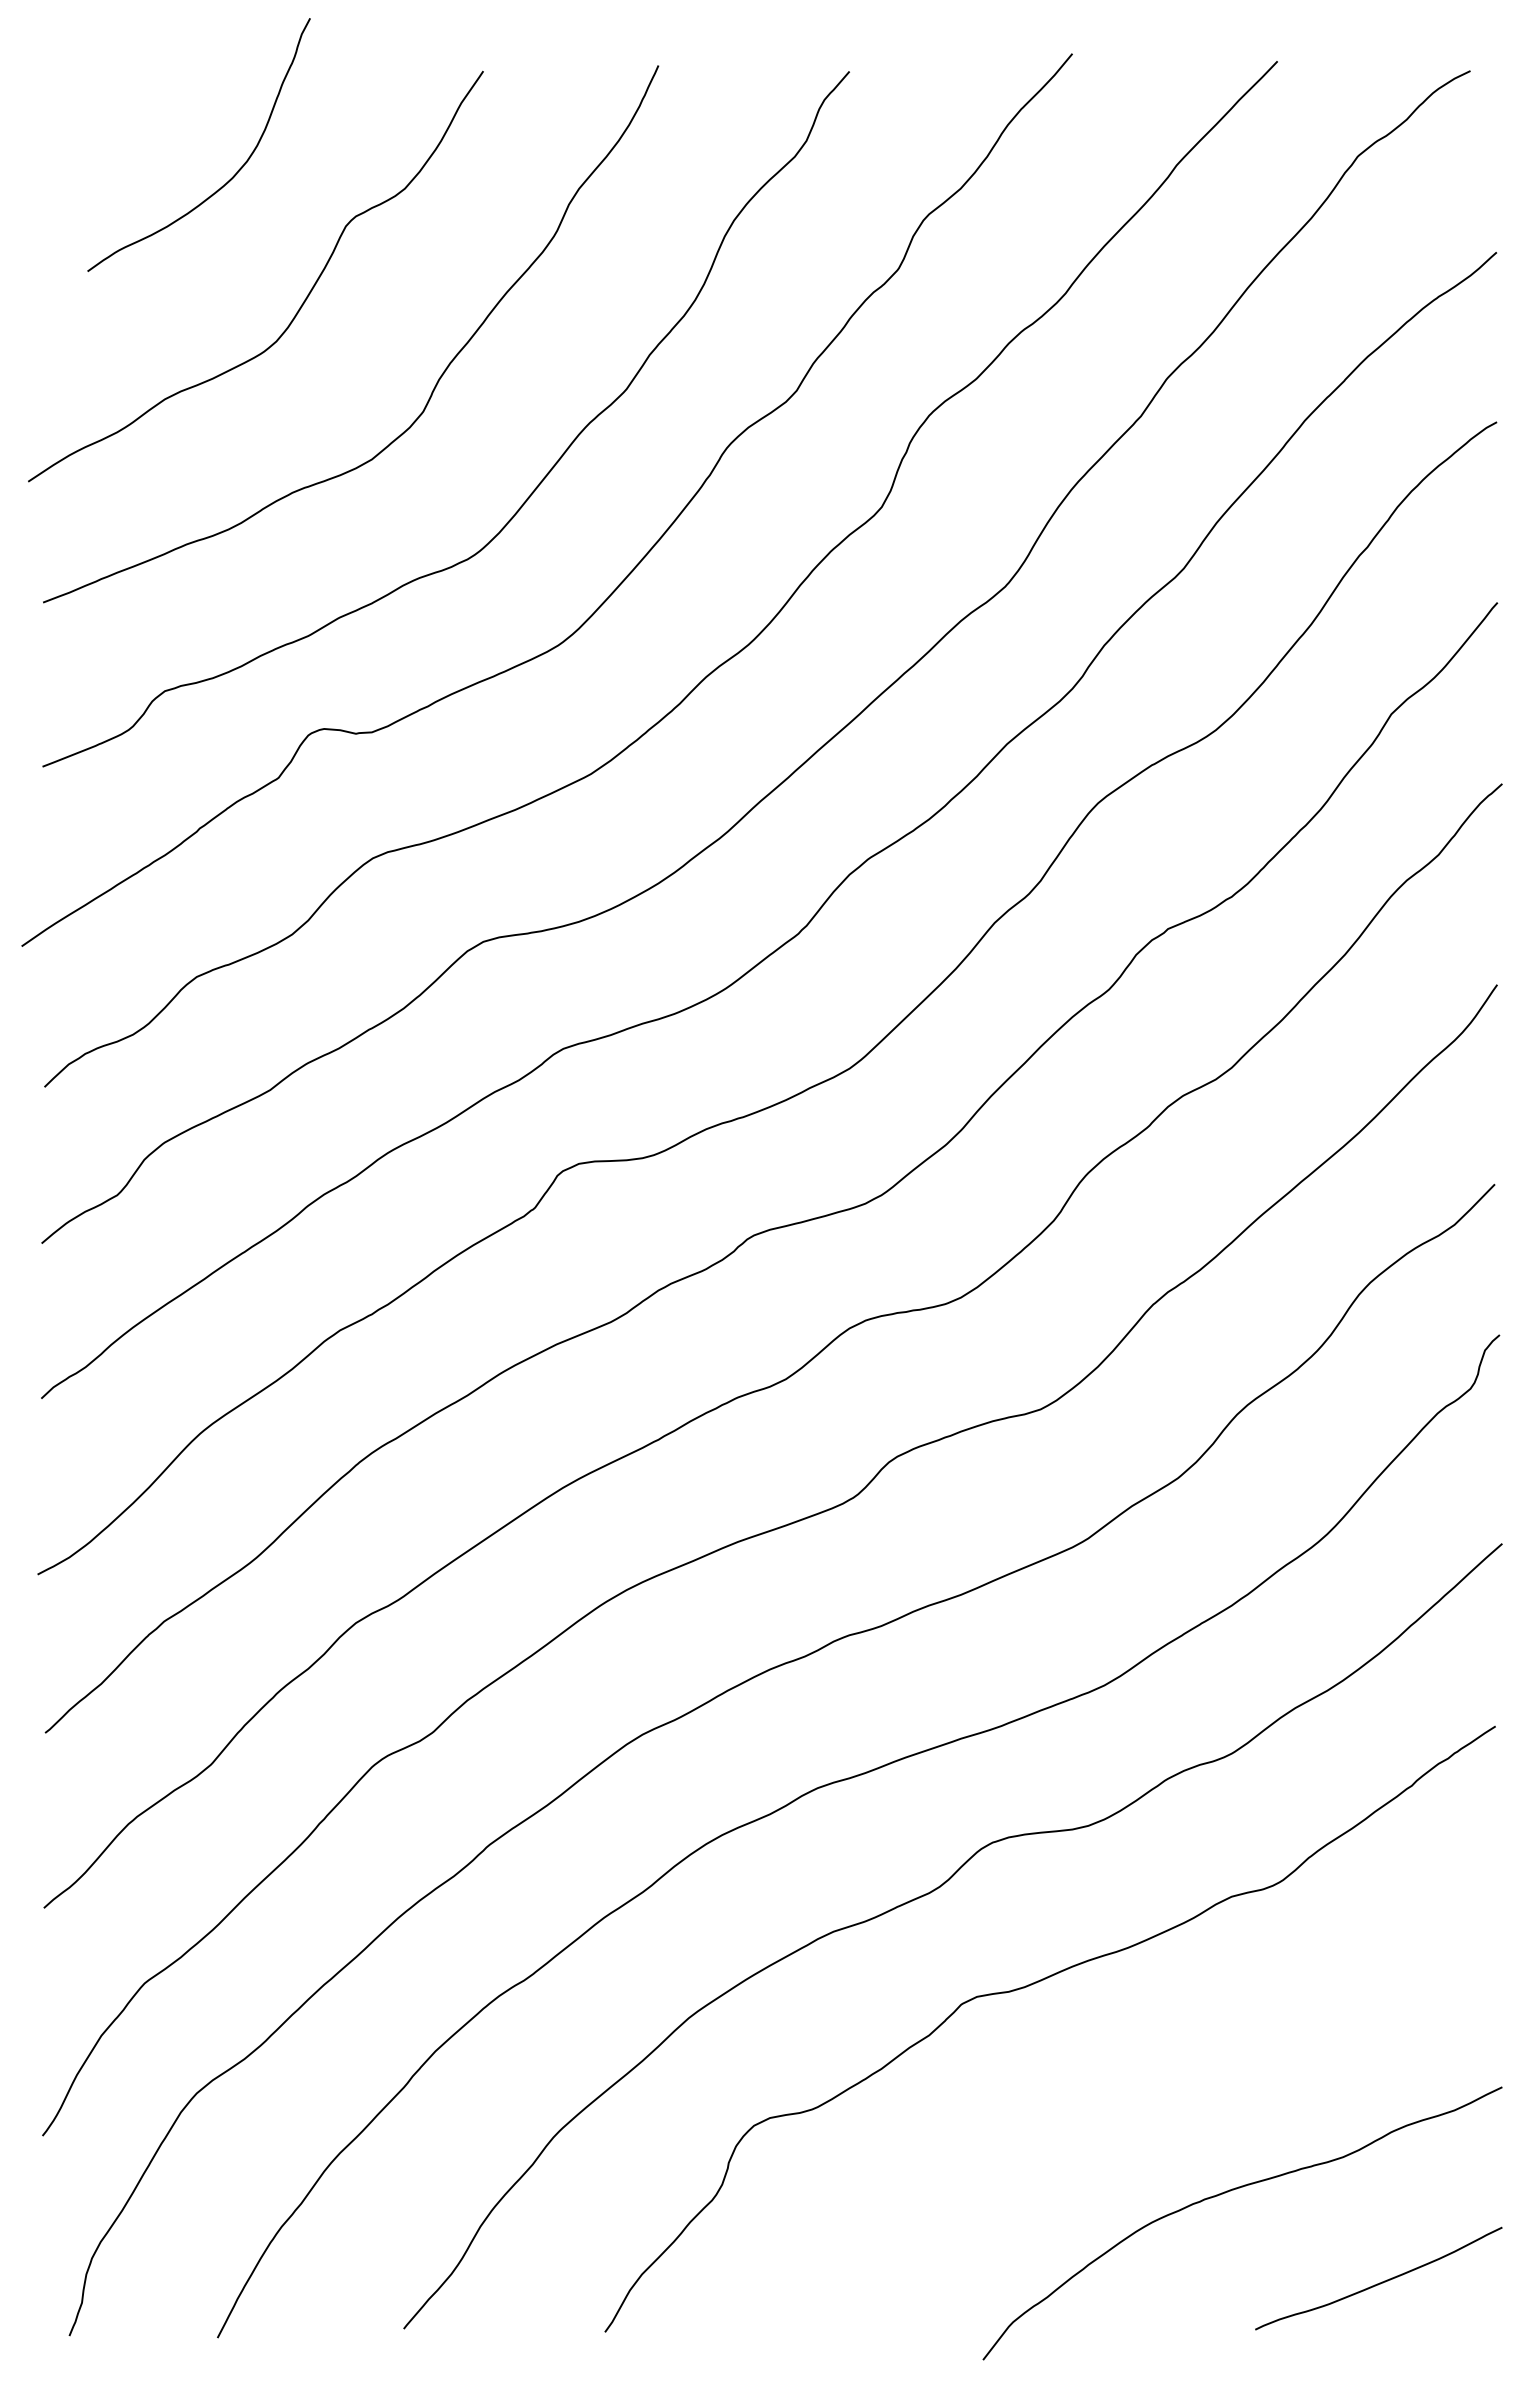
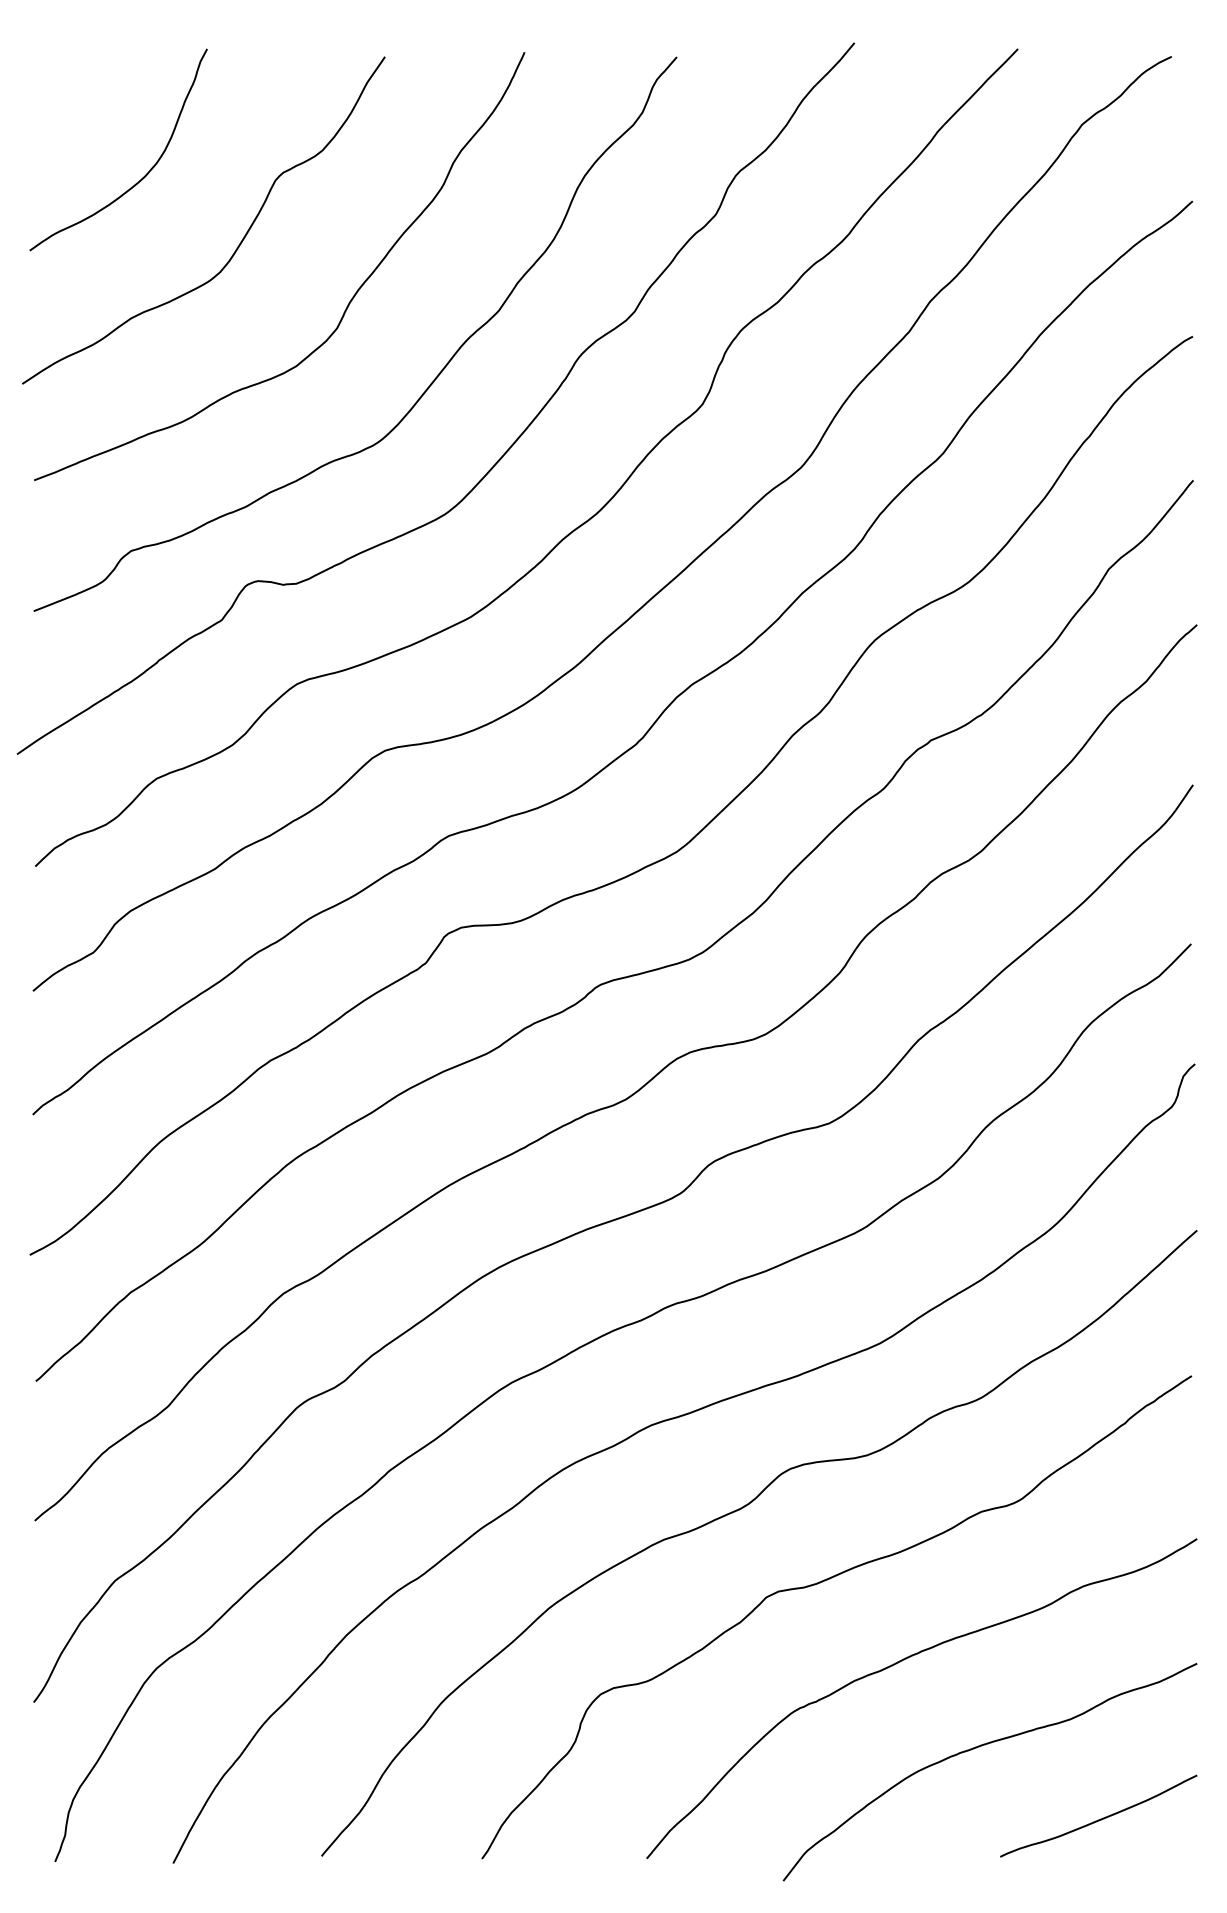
curve: (231, 177) -> (144, 175), moved
curve: (1133, 2083) -> (903, 1660), added

